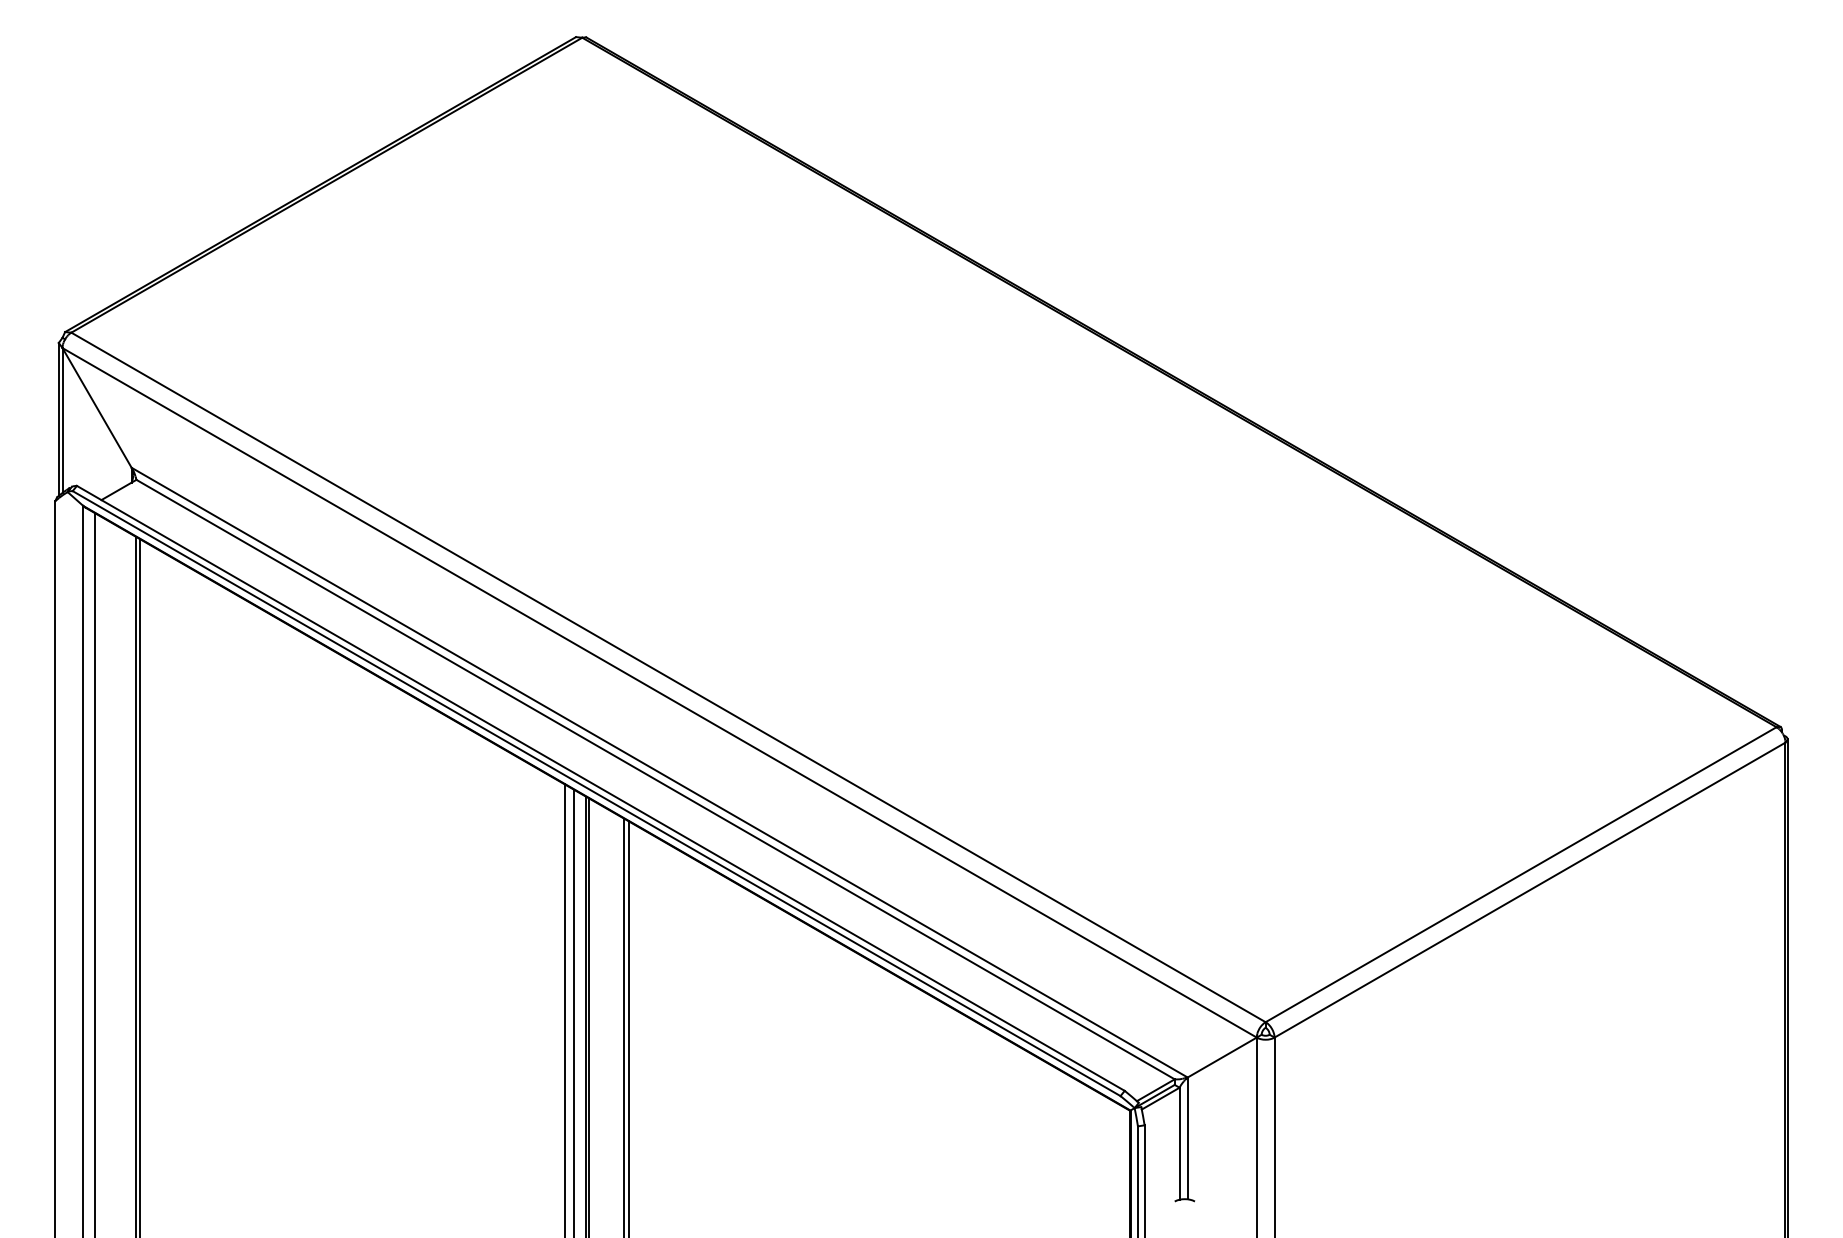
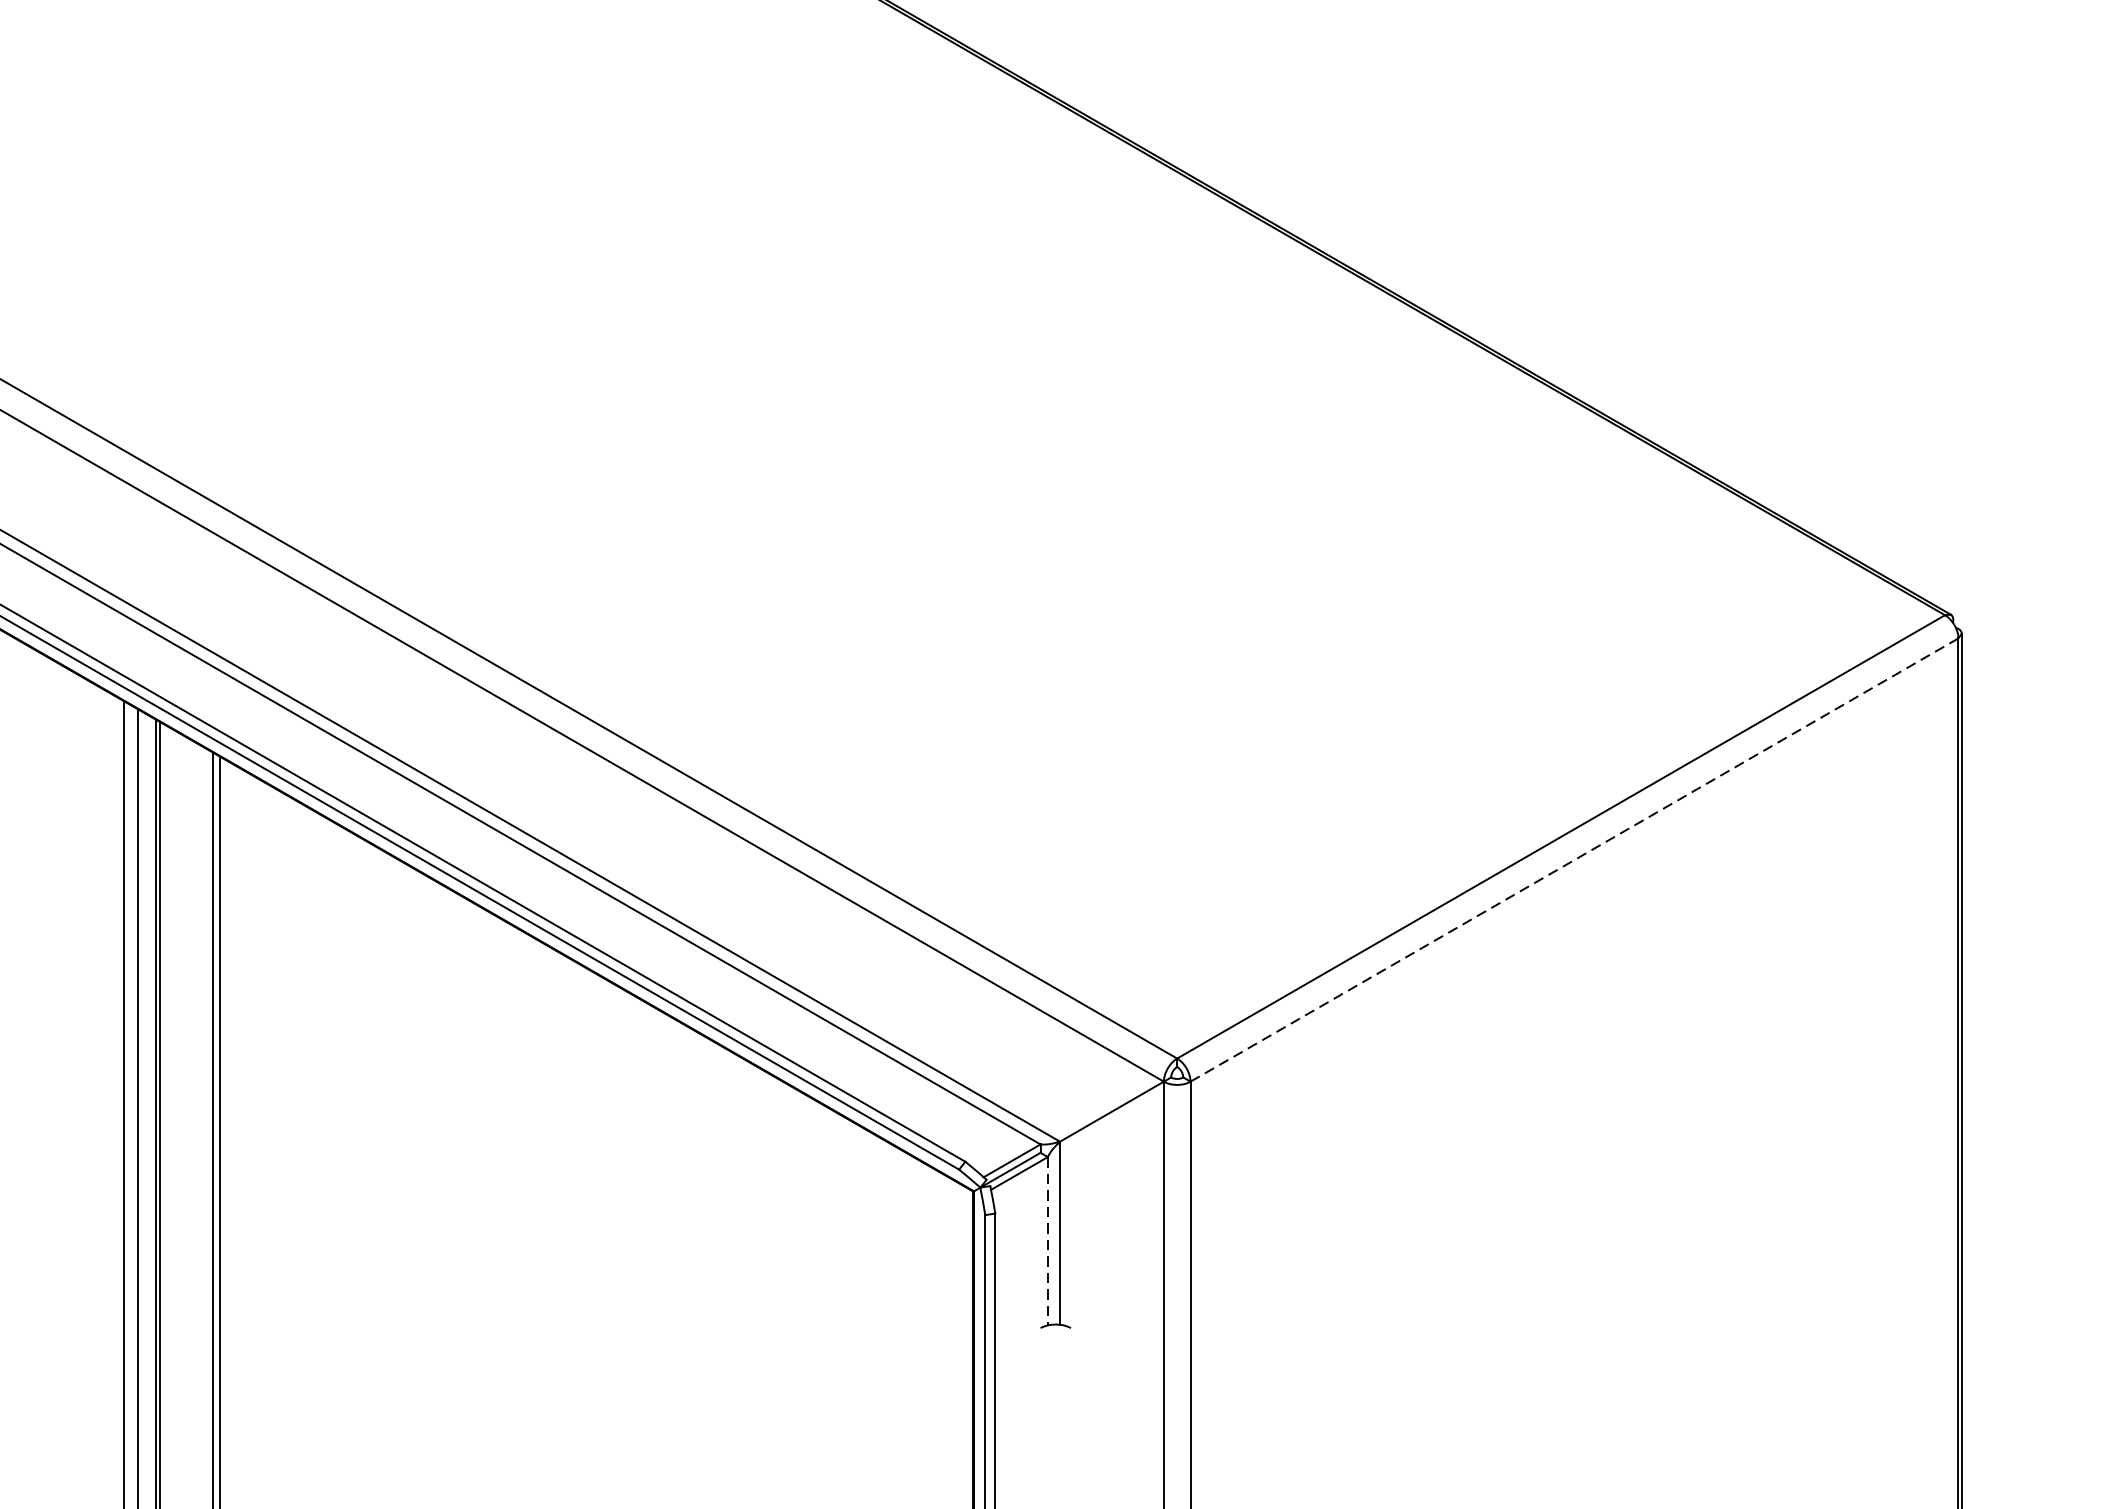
line: (1530, 890) -> (1575, 860), solid -> dashed
line: (1179, 1144) -> (1047, 1242), solid -> dashed

